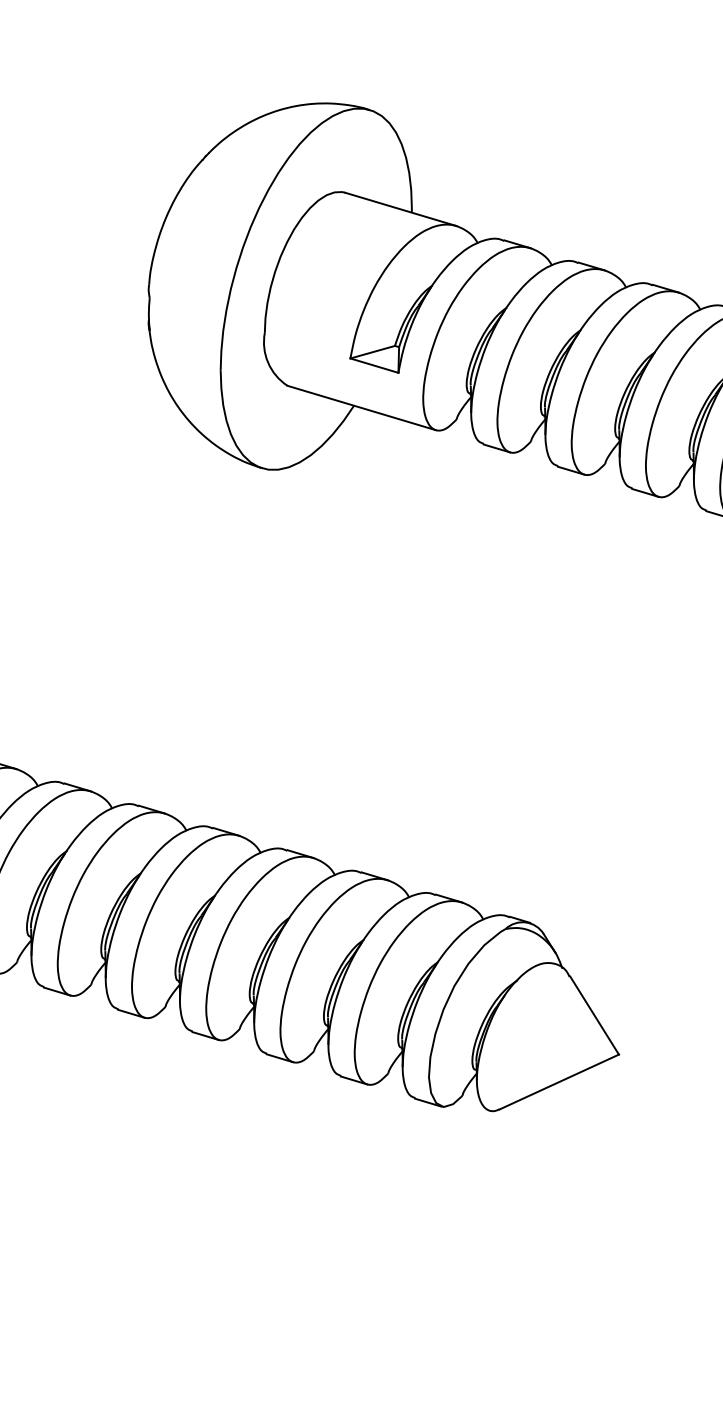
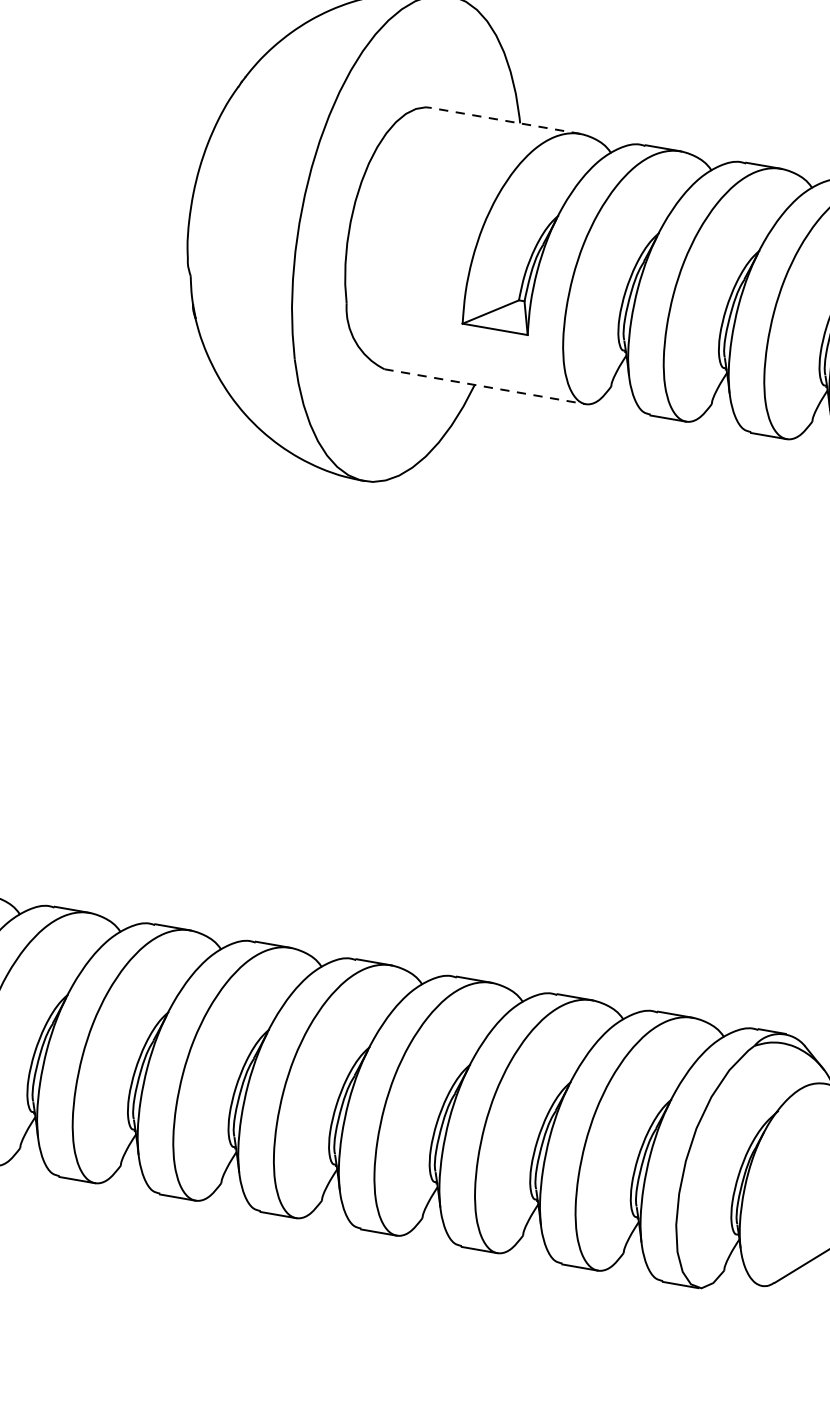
line: (400, 209) -> (504, 121), solid -> dashed
line: (362, 408) -> (486, 387), solid -> dashed

